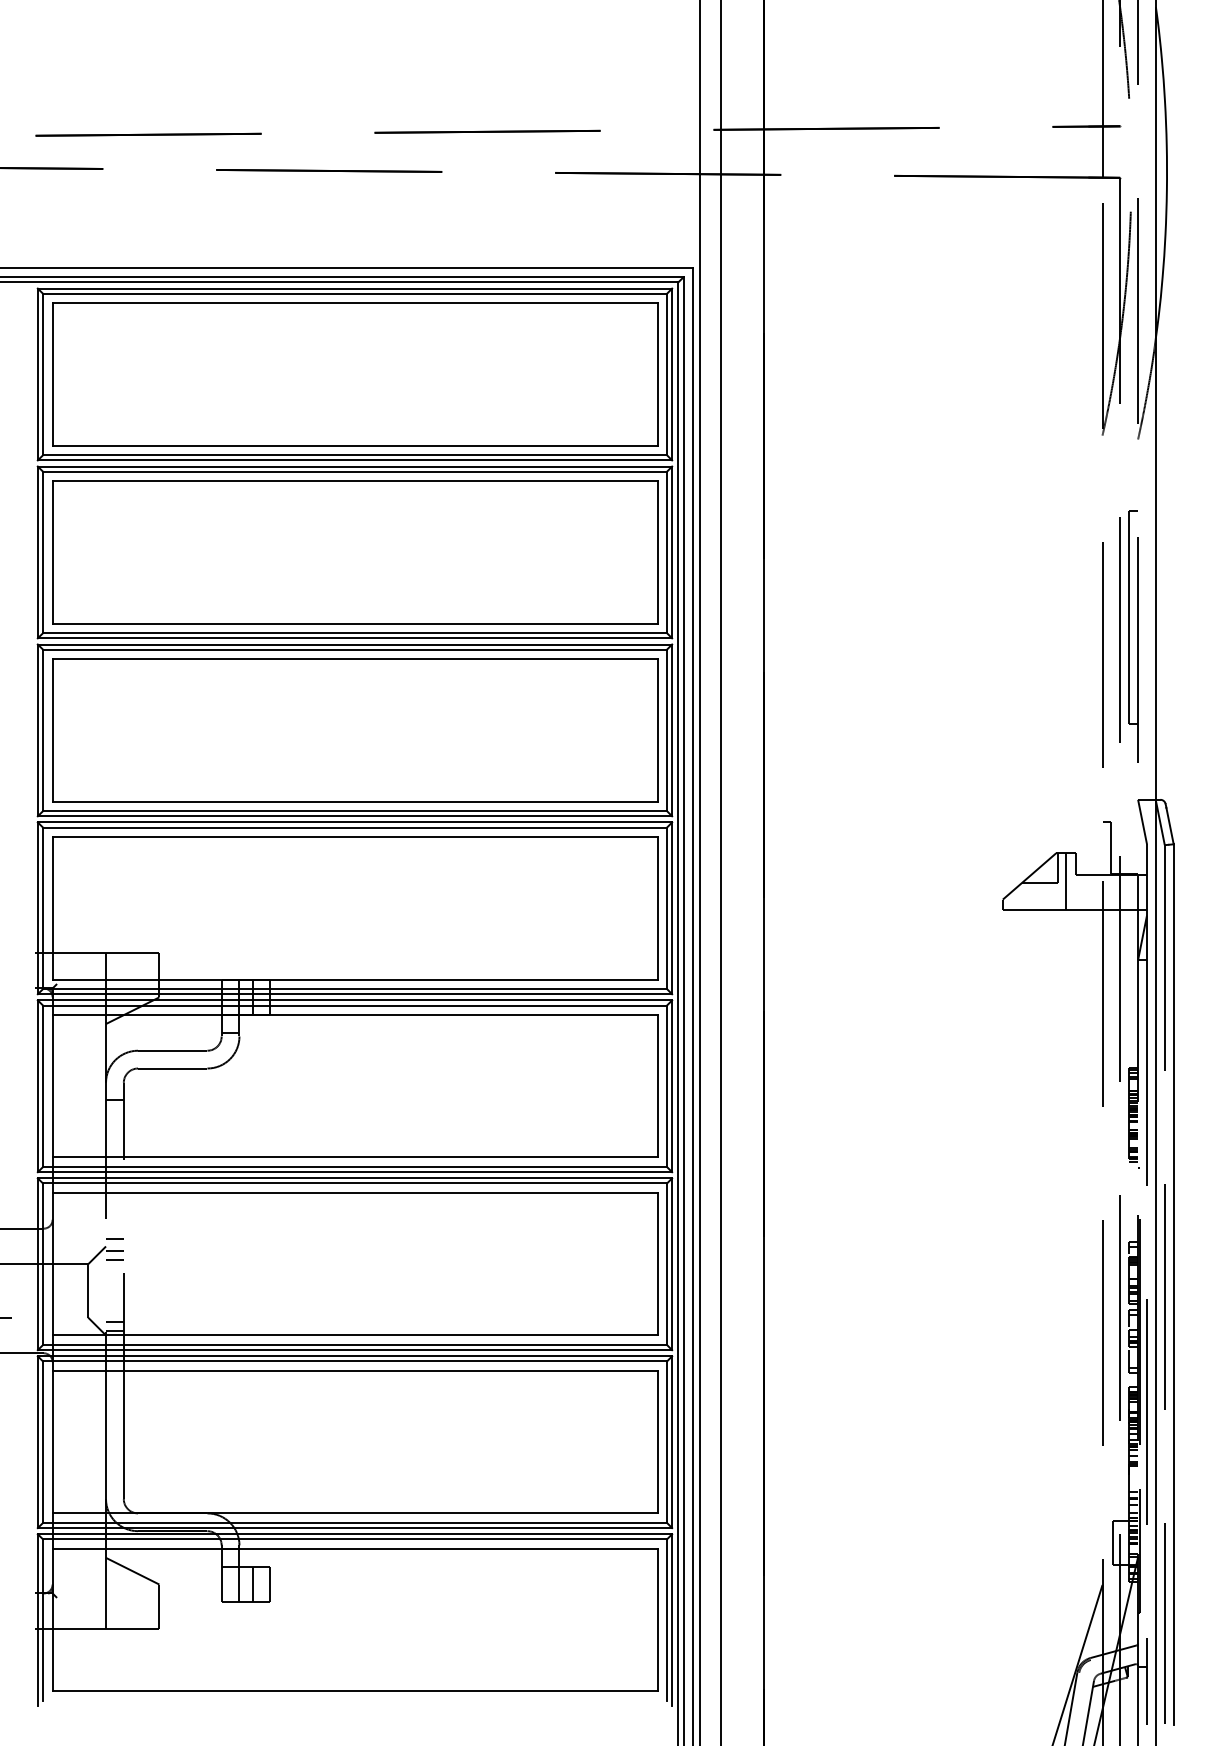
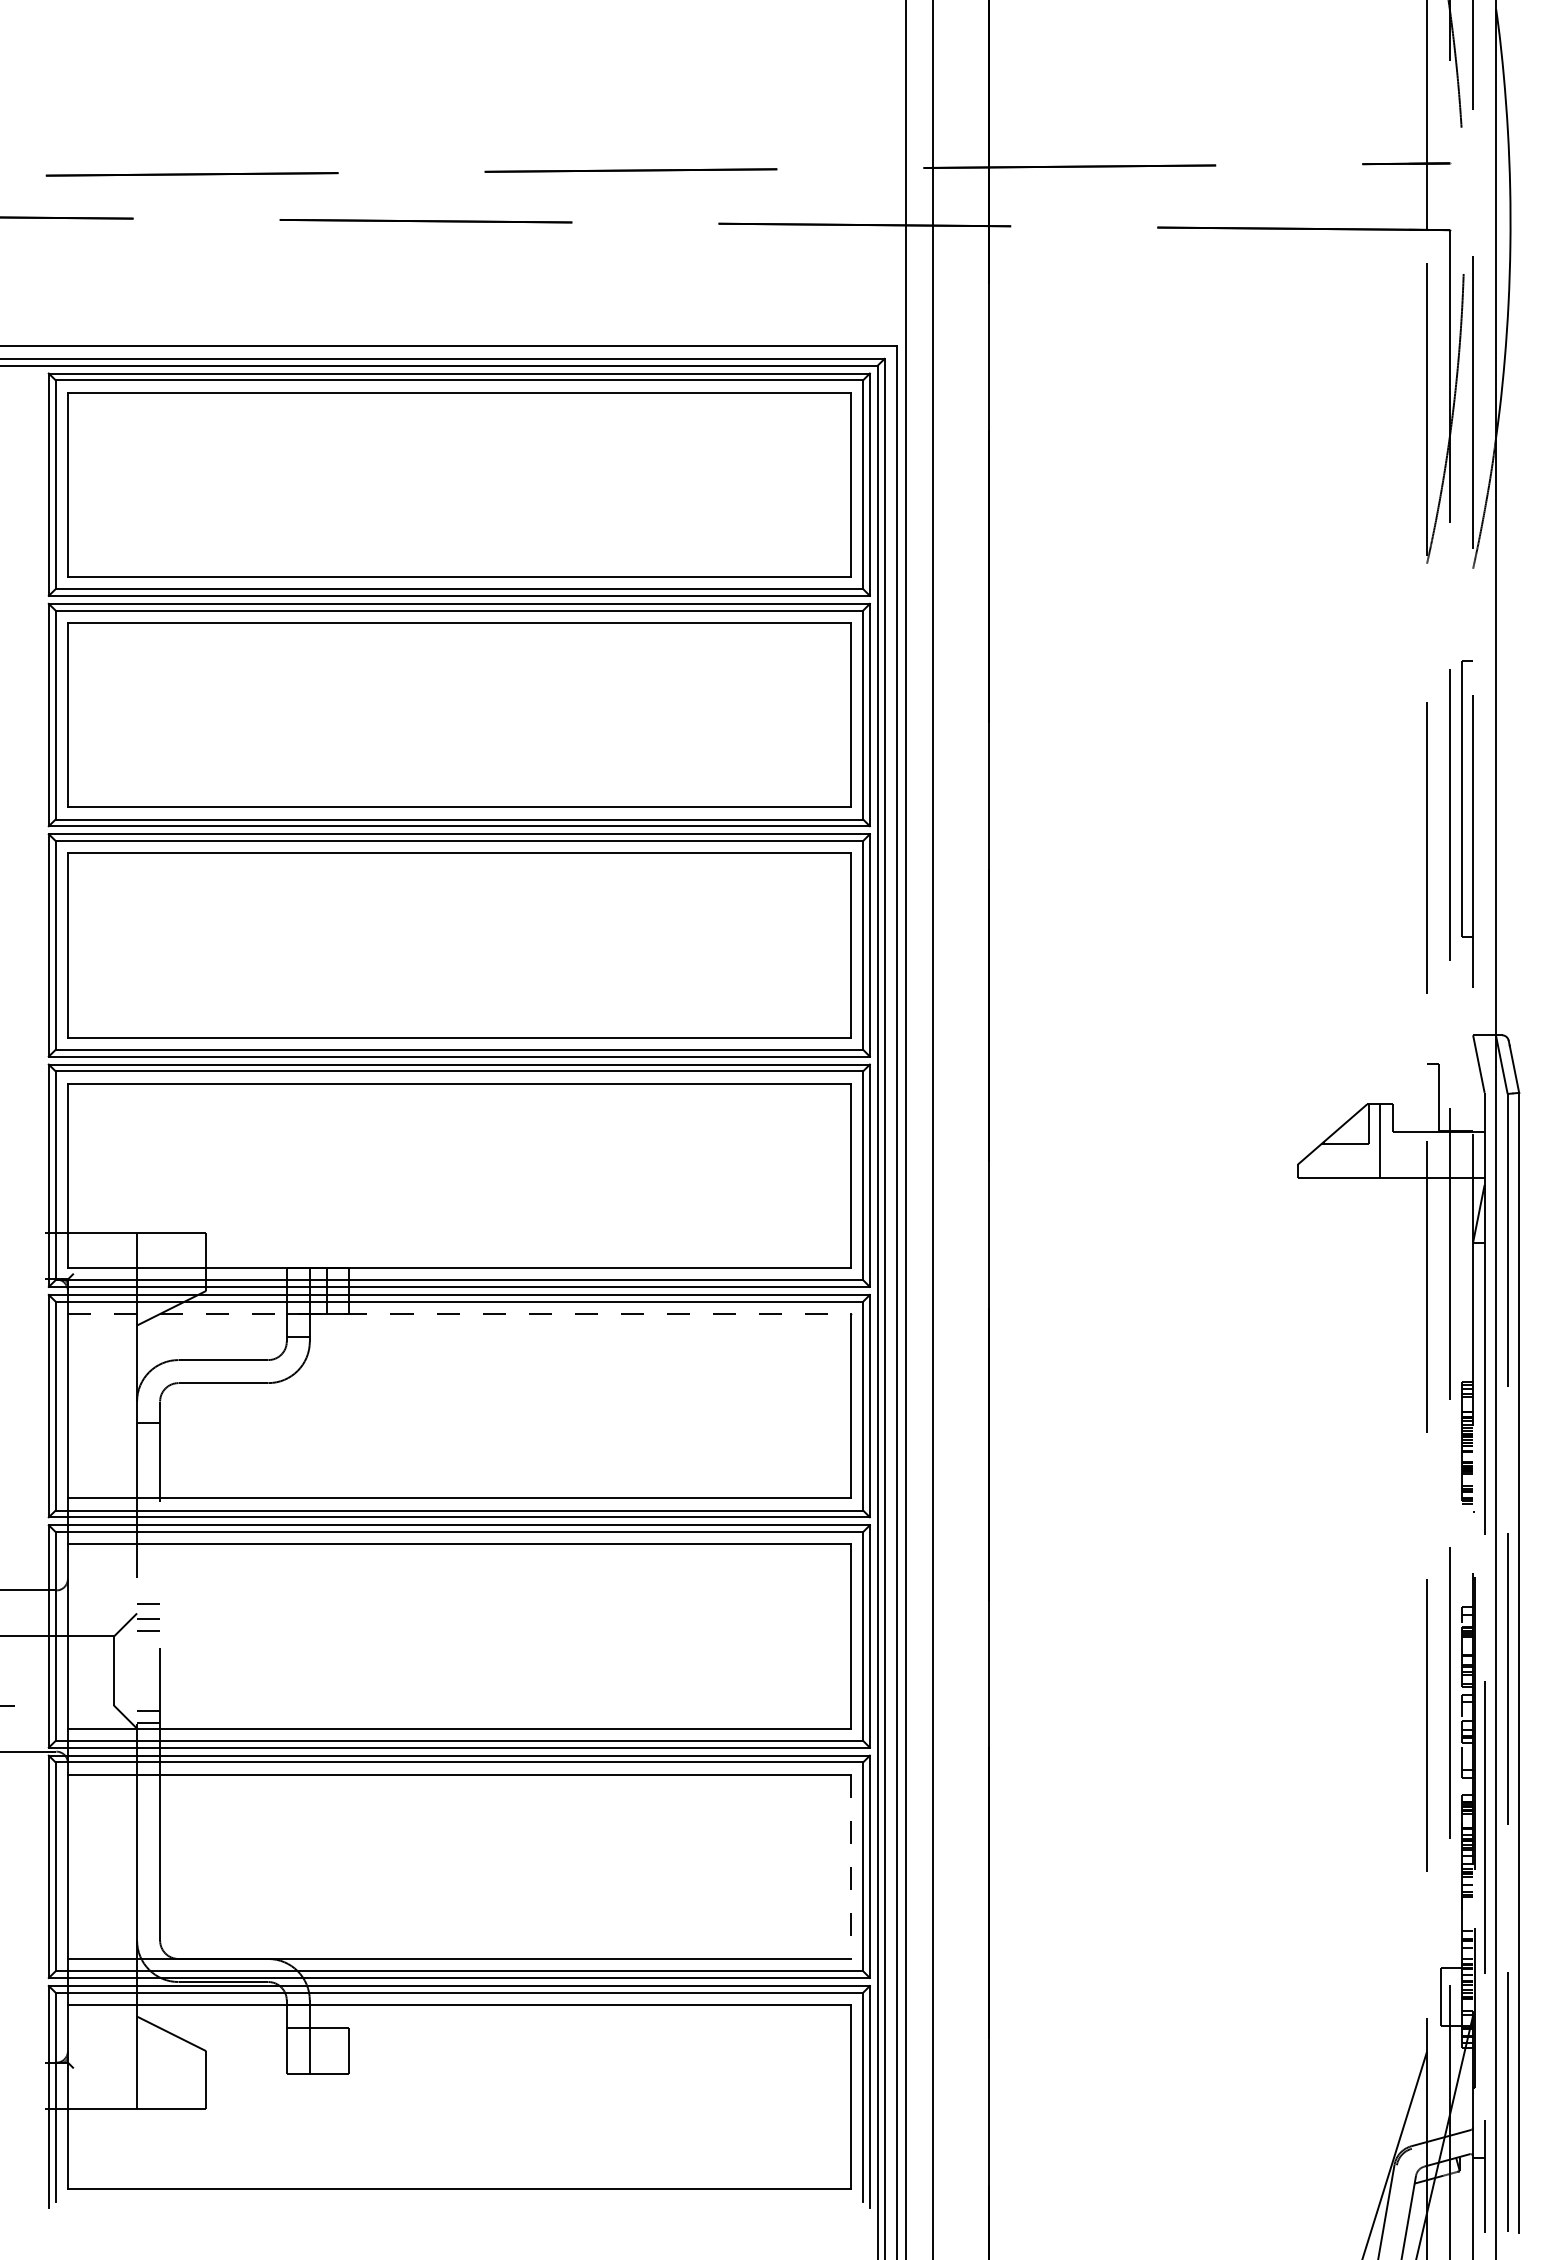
line: (355, 1014) -> (459, 1313), solid -> dashed
line: (657, 1442) -> (851, 1867), solid -> dashed
line: (253, 1584) -> (327, 2051), removed

